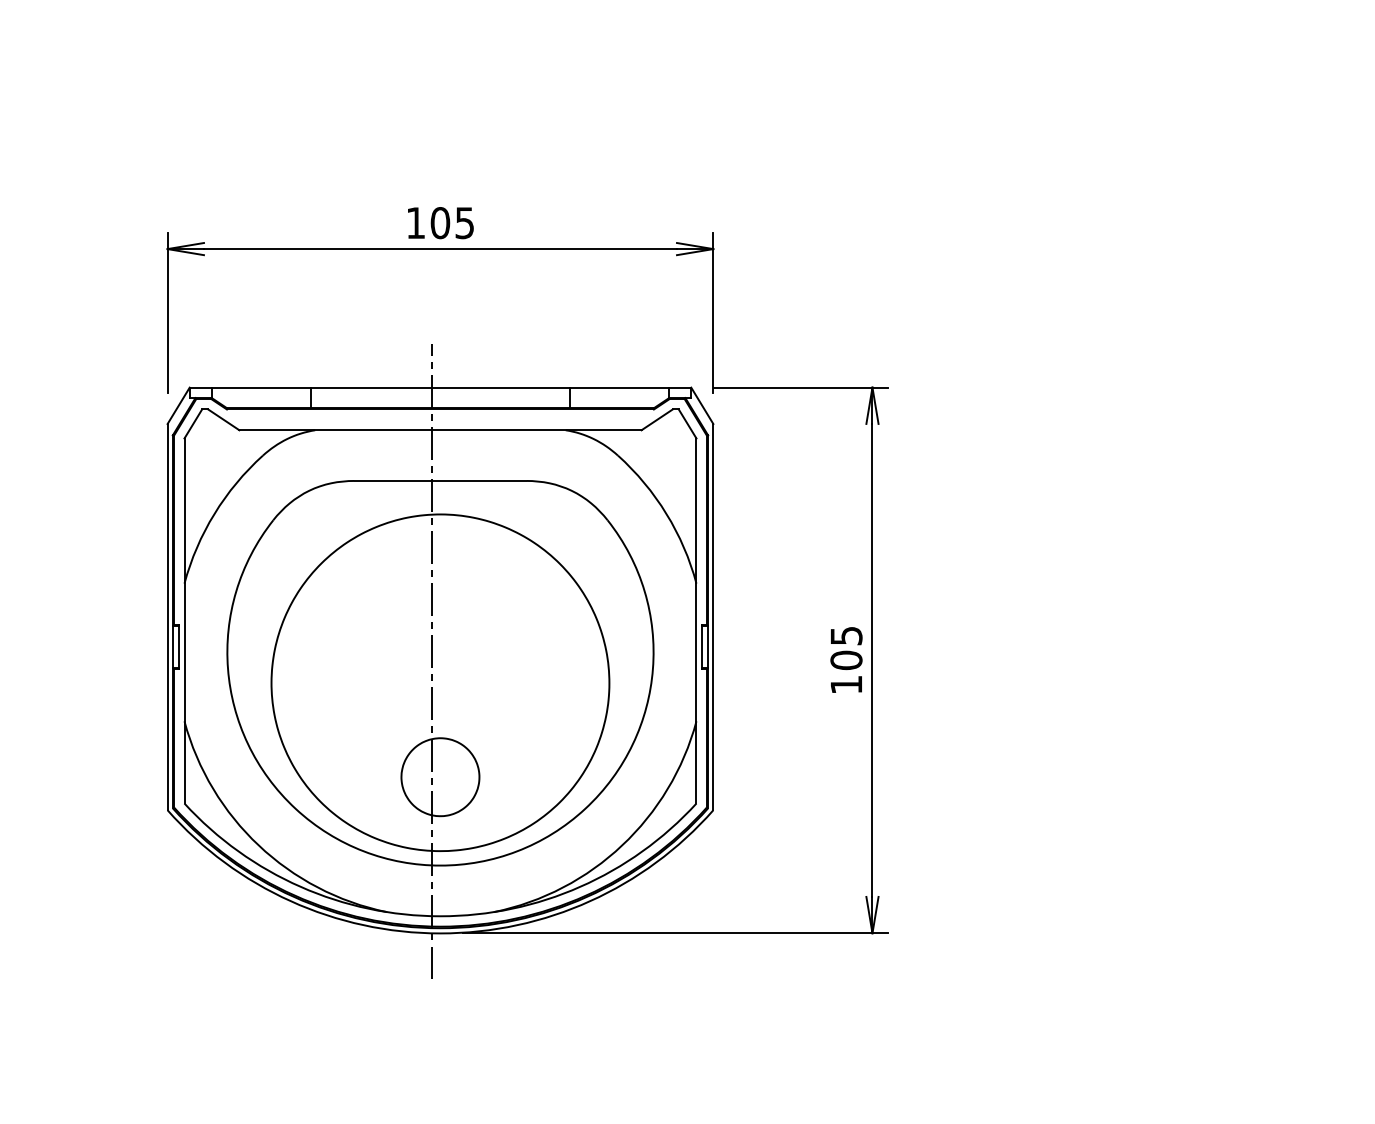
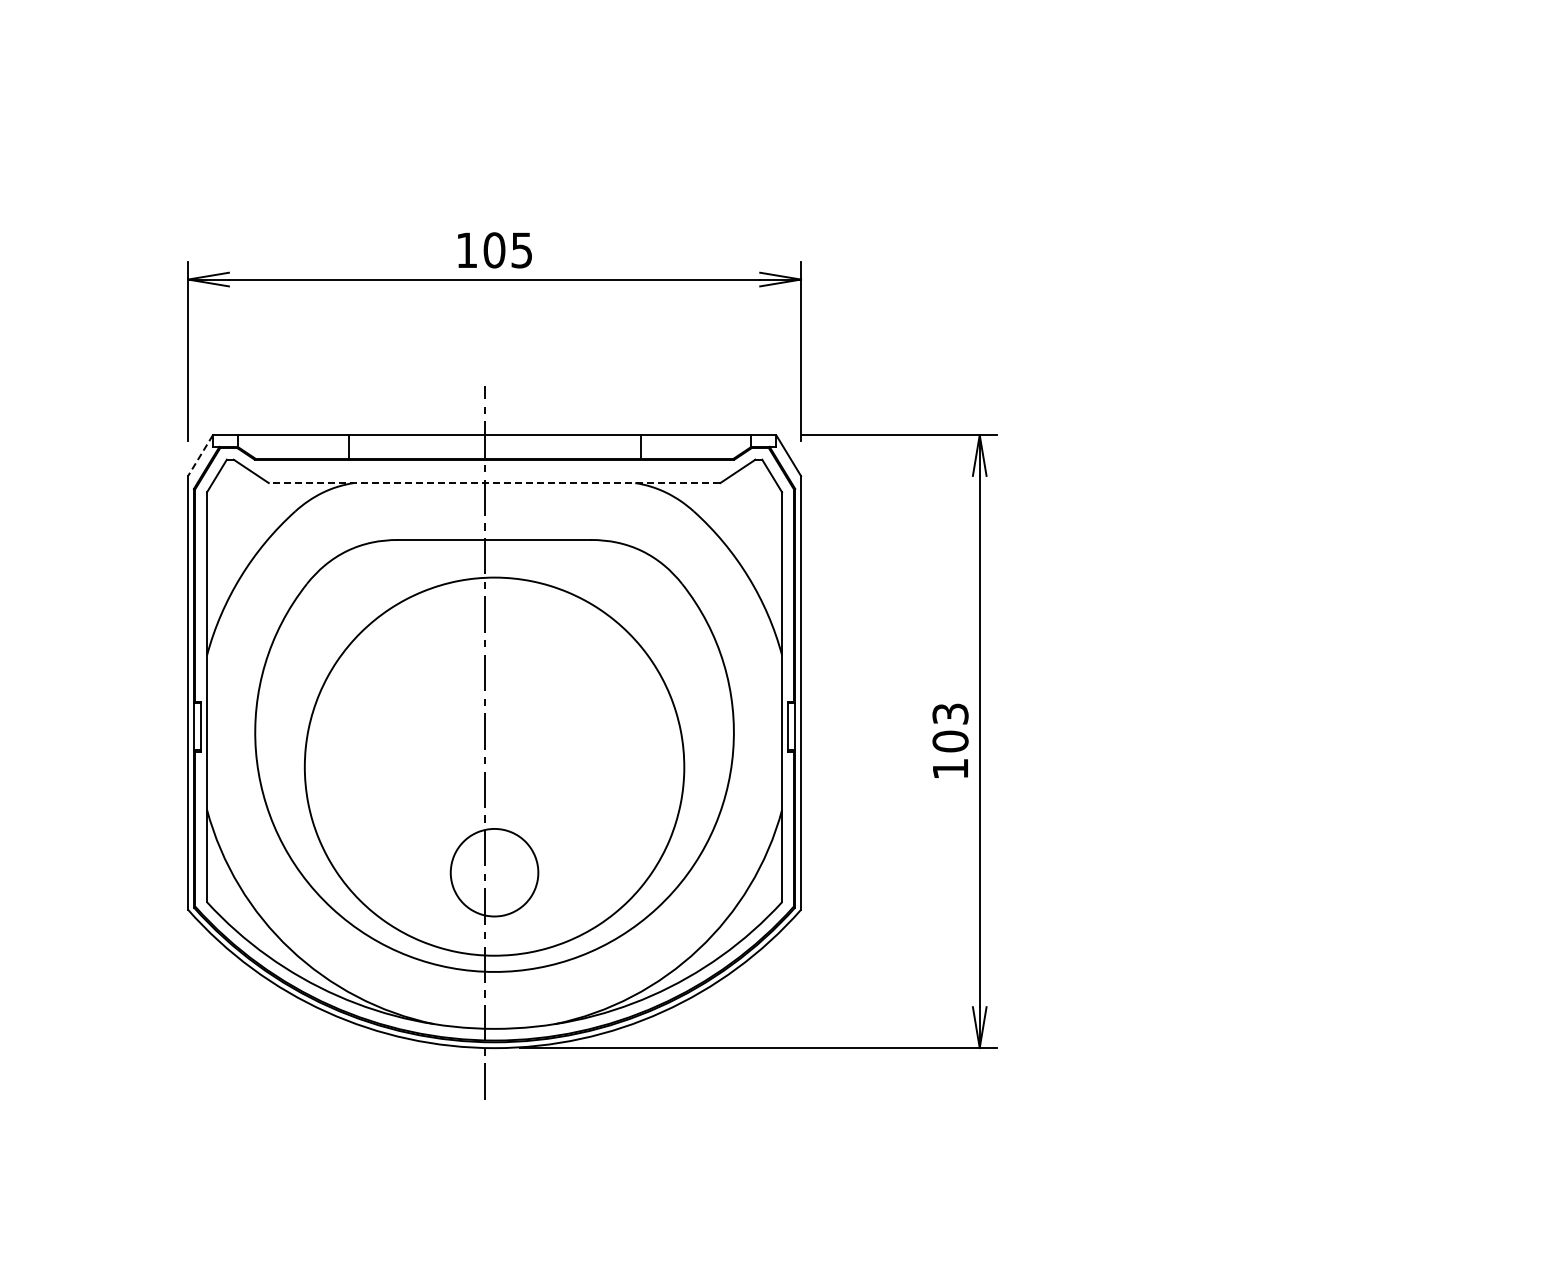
line: (178, 405) -> (200, 455), solid -> dashed
line: (440, 430) -> (494, 483), solid -> dashed
text: (845, 635) -> (949, 713), 105 -> 103

